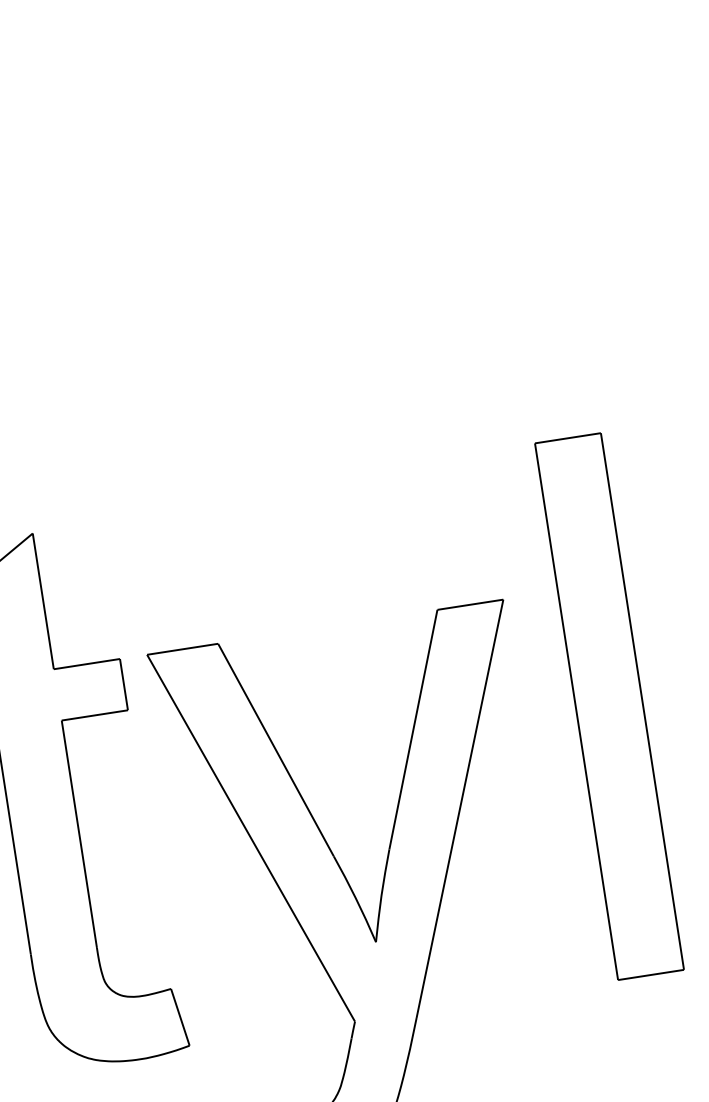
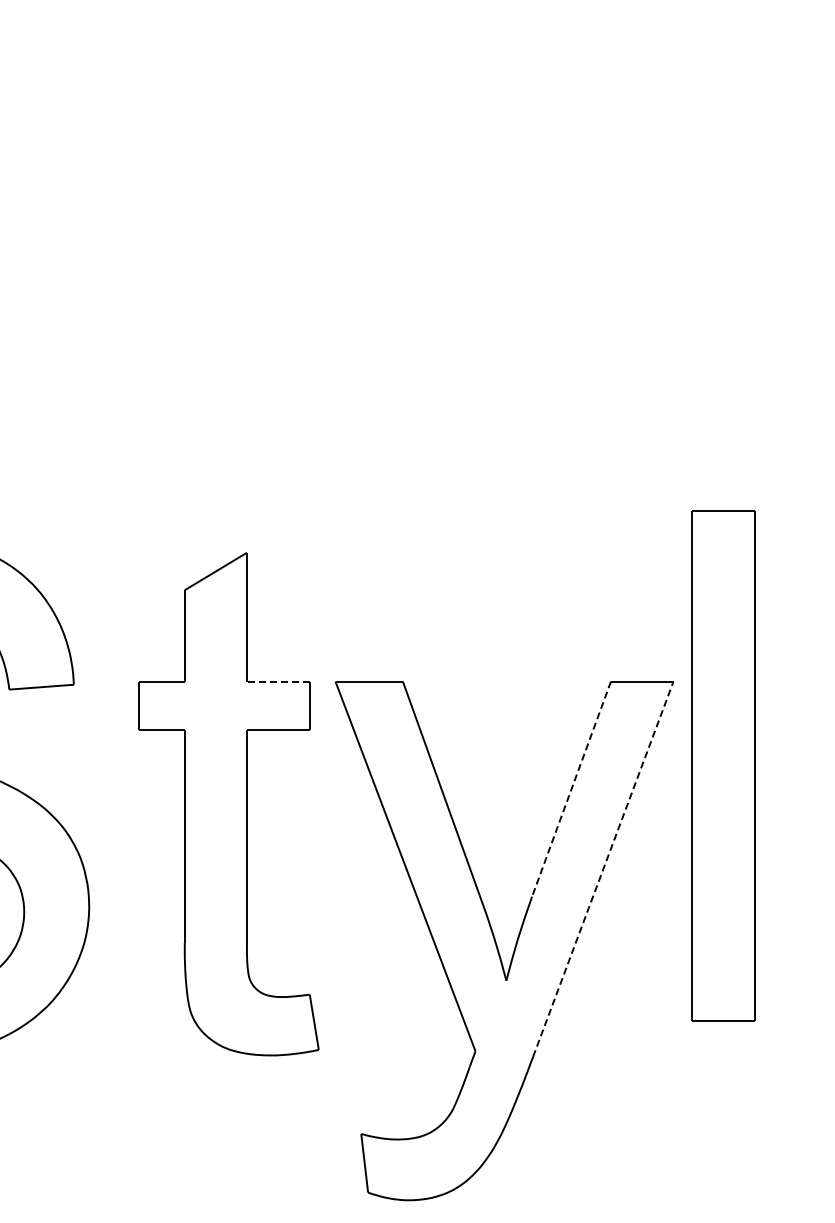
line: (85, 664) -> (277, 681), solid -> dashed
part: (609, 706) -> (723, 765), moved
line: (413, 730) -> (571, 789), solid -> dashed
line: (460, 808) -> (603, 868), solid -> dashed

